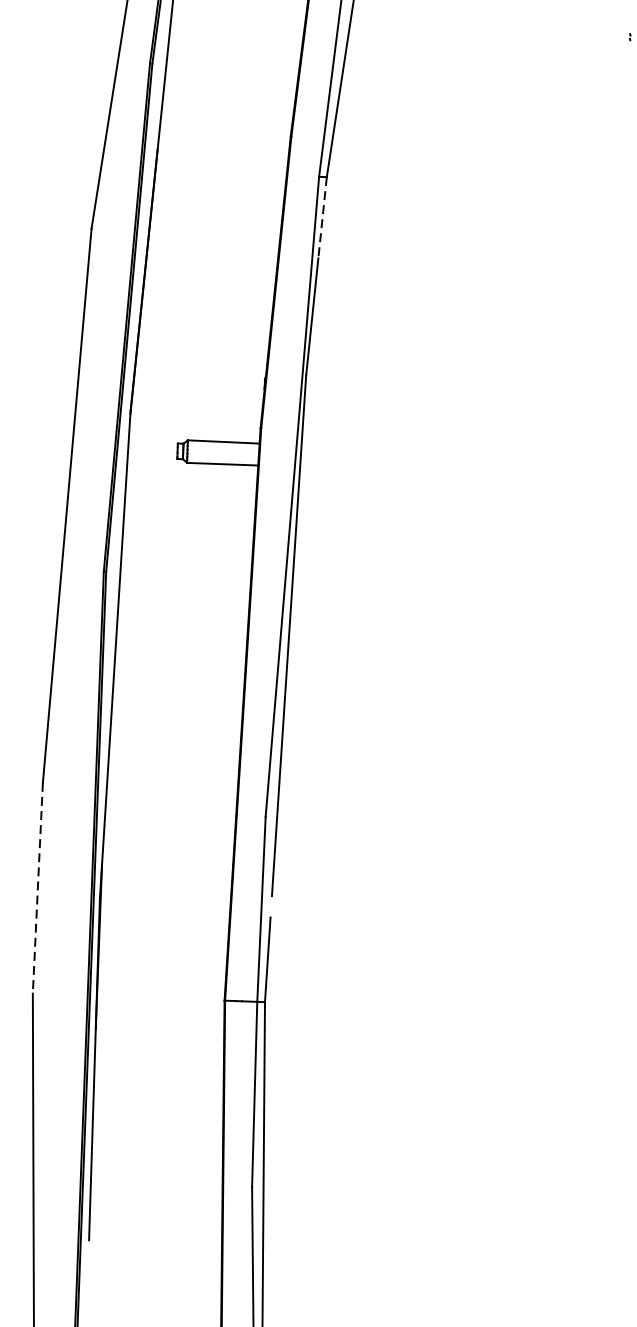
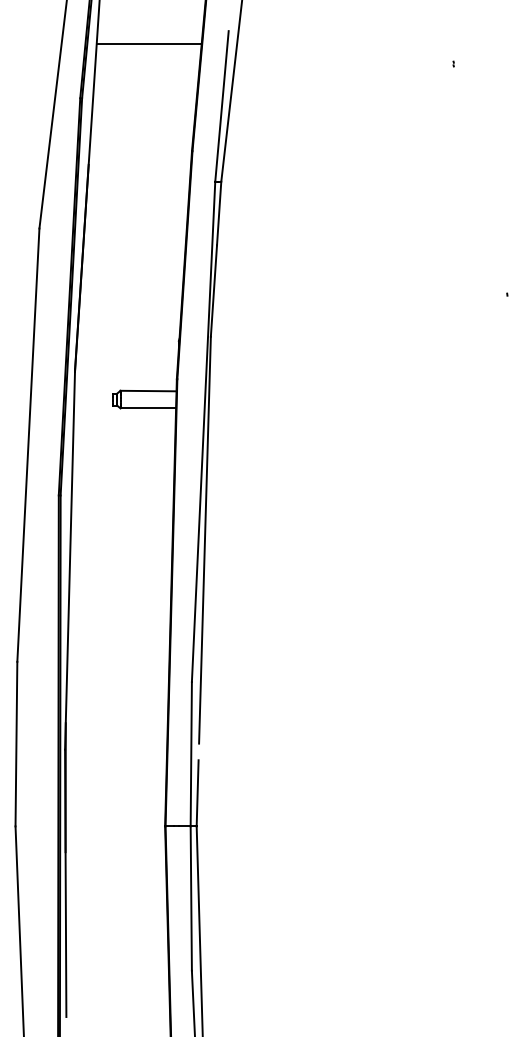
line: (323, 217) -> (219, 213), dashed -> solid
line: (37, 888) -> (16, 744), dashed -> solid

